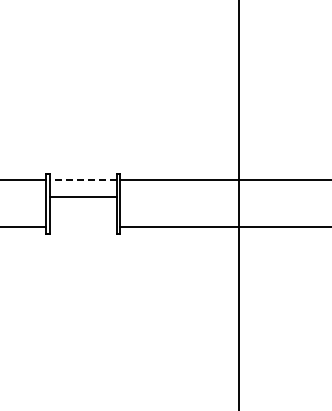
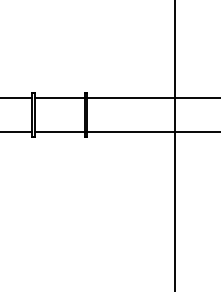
line: (83, 180) -> (59, 97), dashed -> solid
line: (83, 197) -> (59, 132), moved

